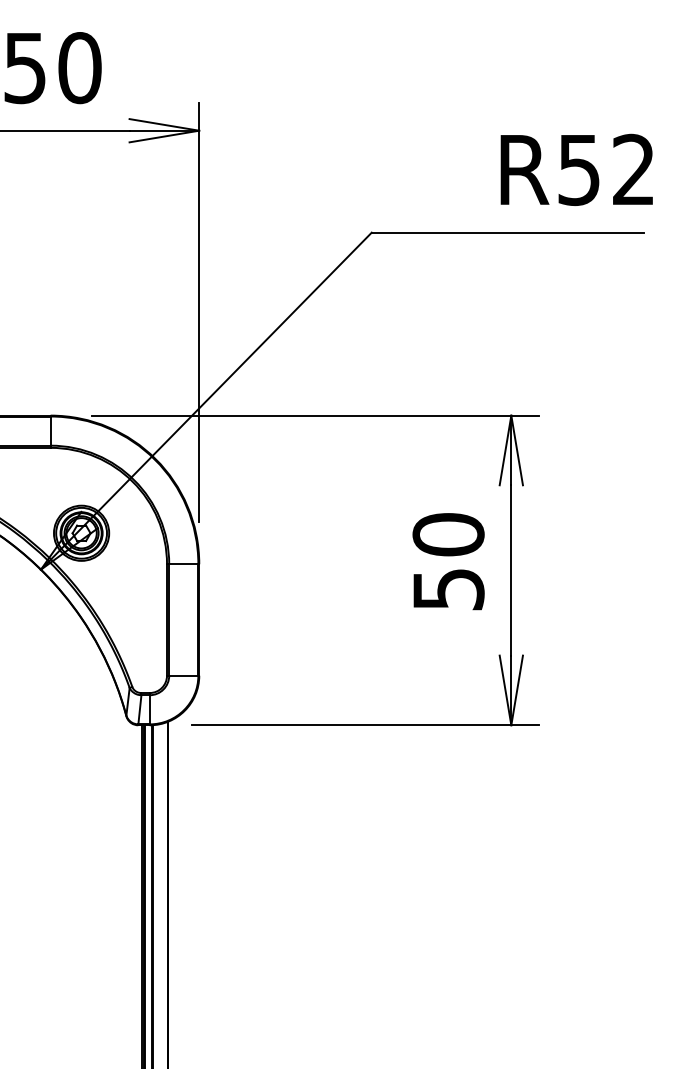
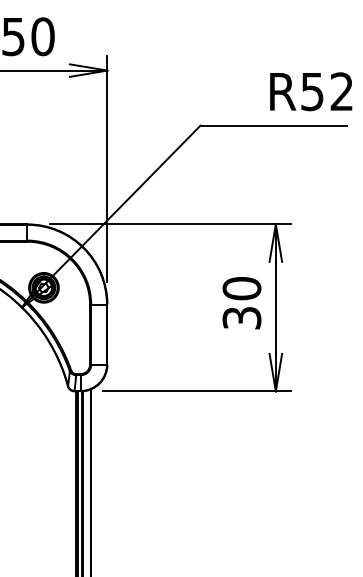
text: (447, 588) -> (241, 317), 50 -> 30

